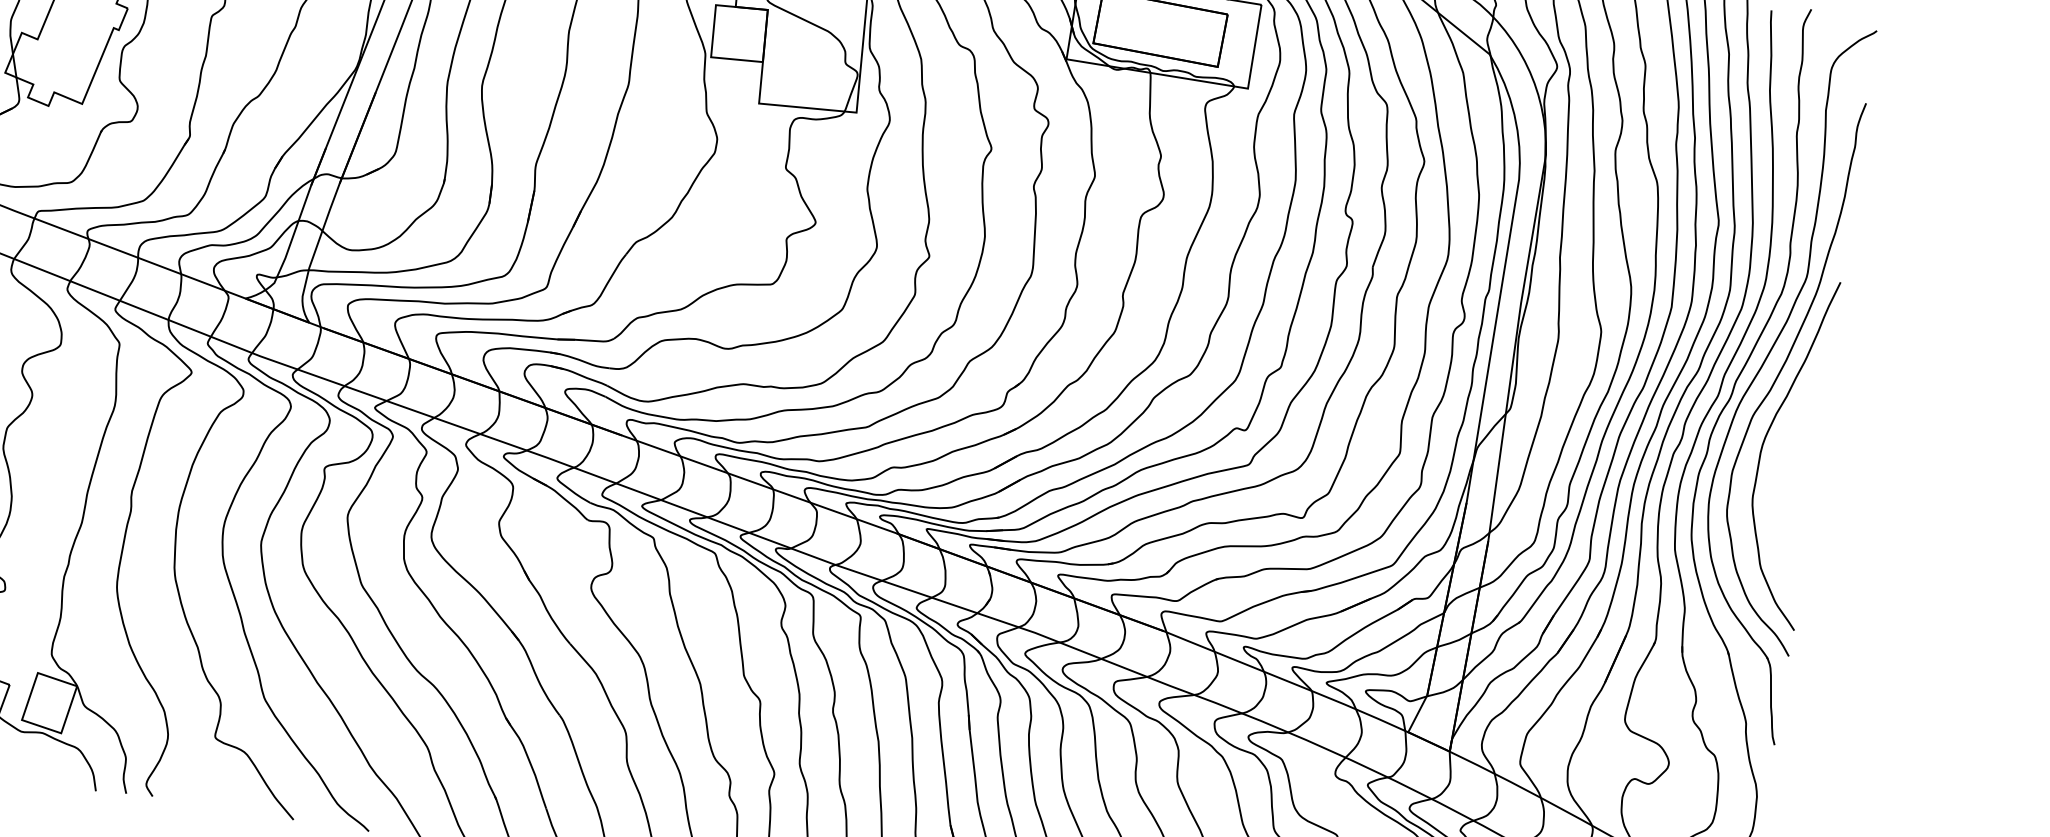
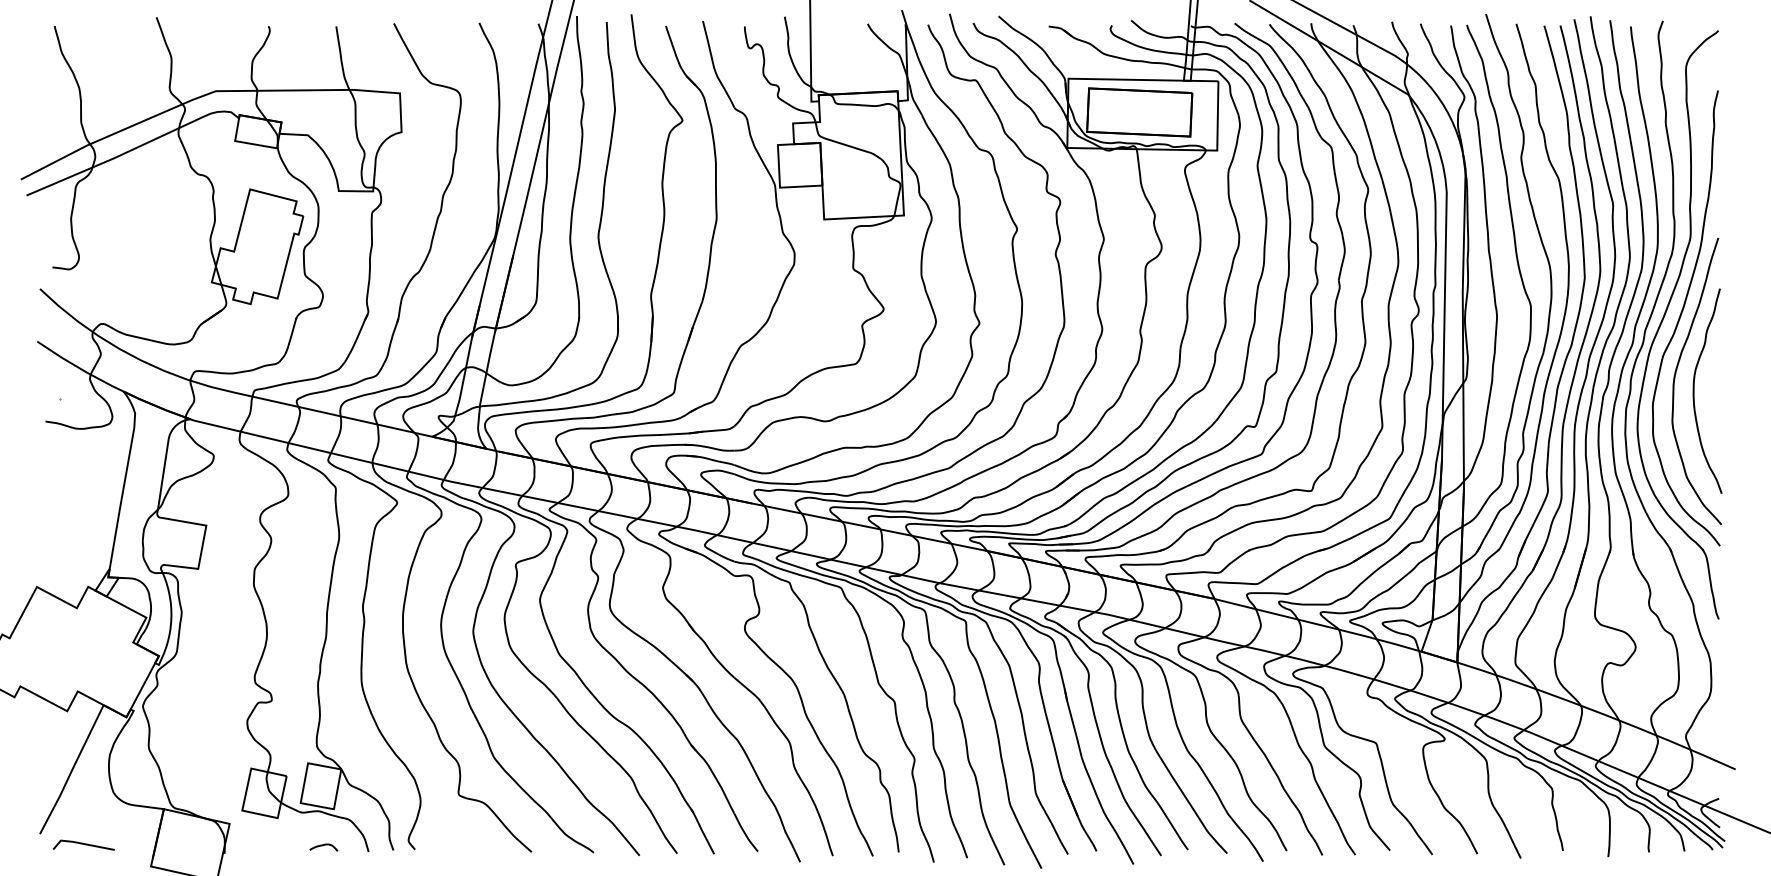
curve: (1785, 463) -> (1694, 390), added
curve: (40, 776) -> (322, 846), added

